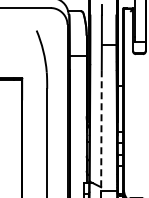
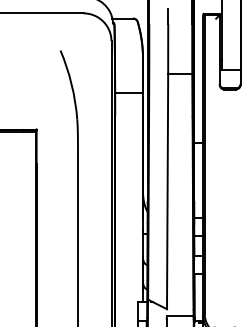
line: (101, 128) -> (167, 212), dashed -> solid

